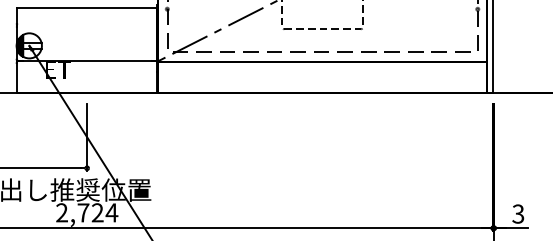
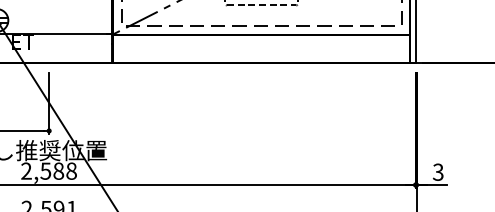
text: (97, 212) -> (58, 170), 2,724 -> 2,588

